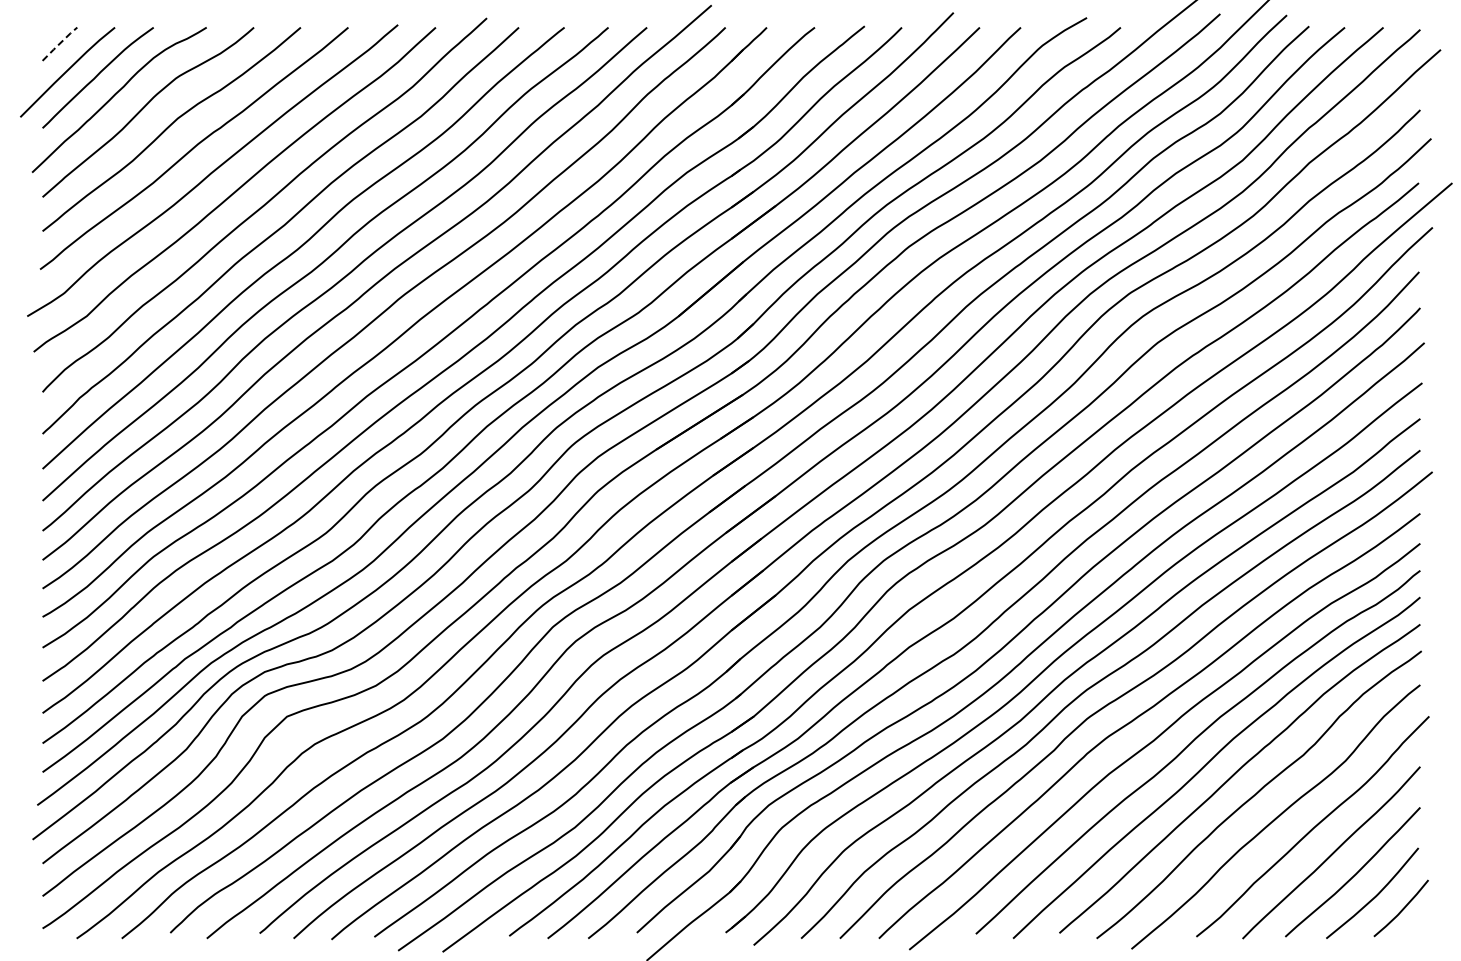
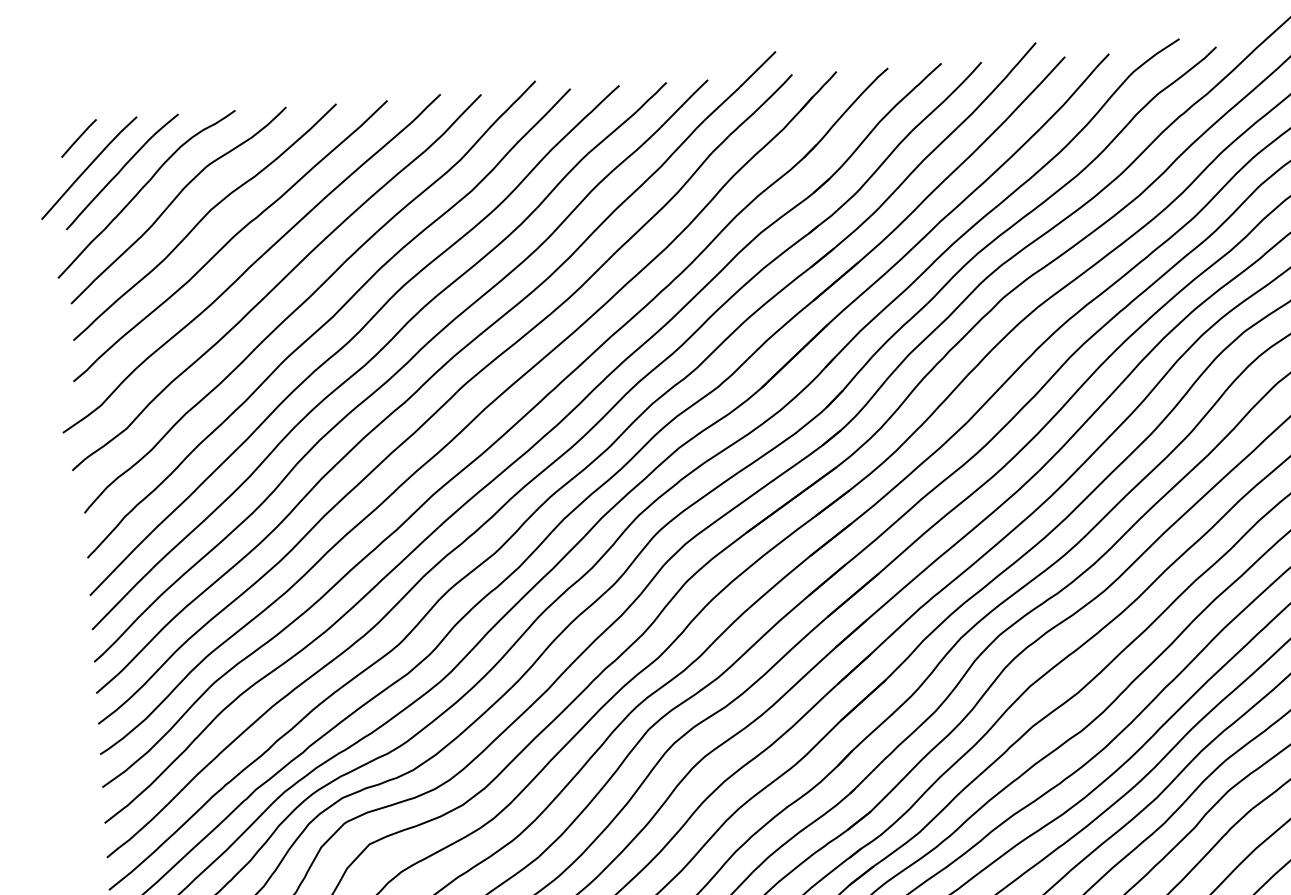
line: (59, 43) -> (78, 137), dashed -> solid

